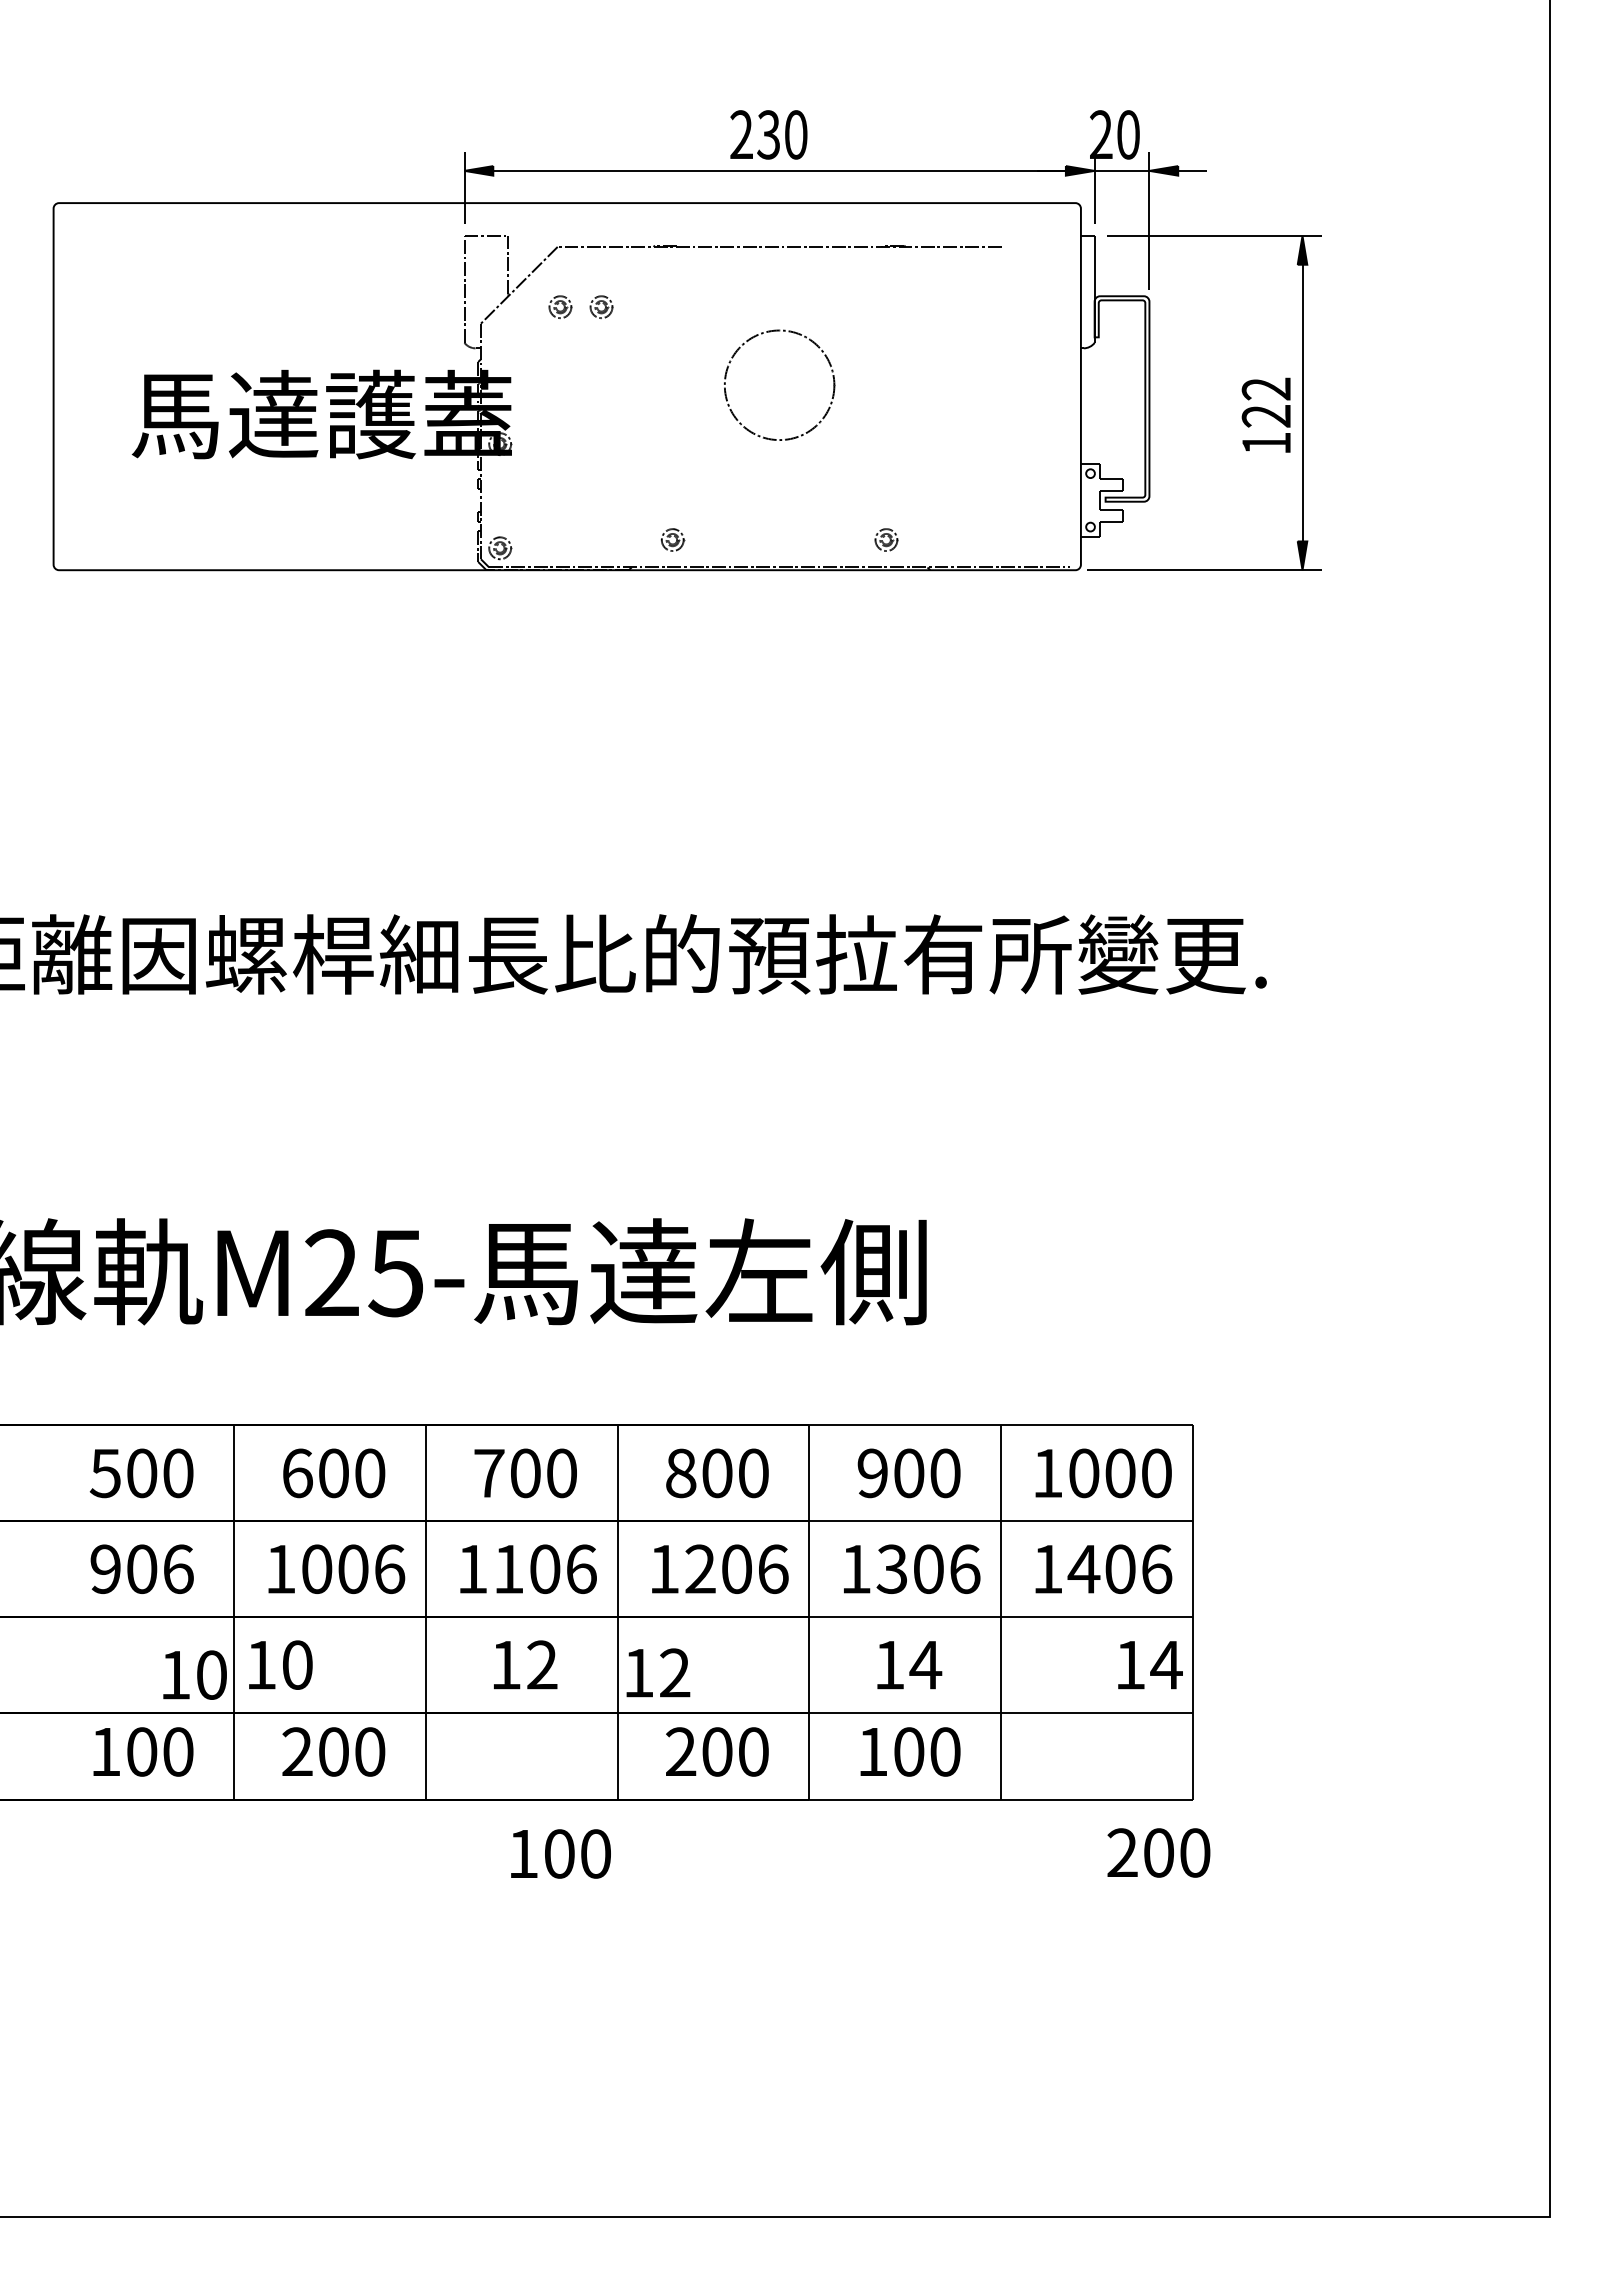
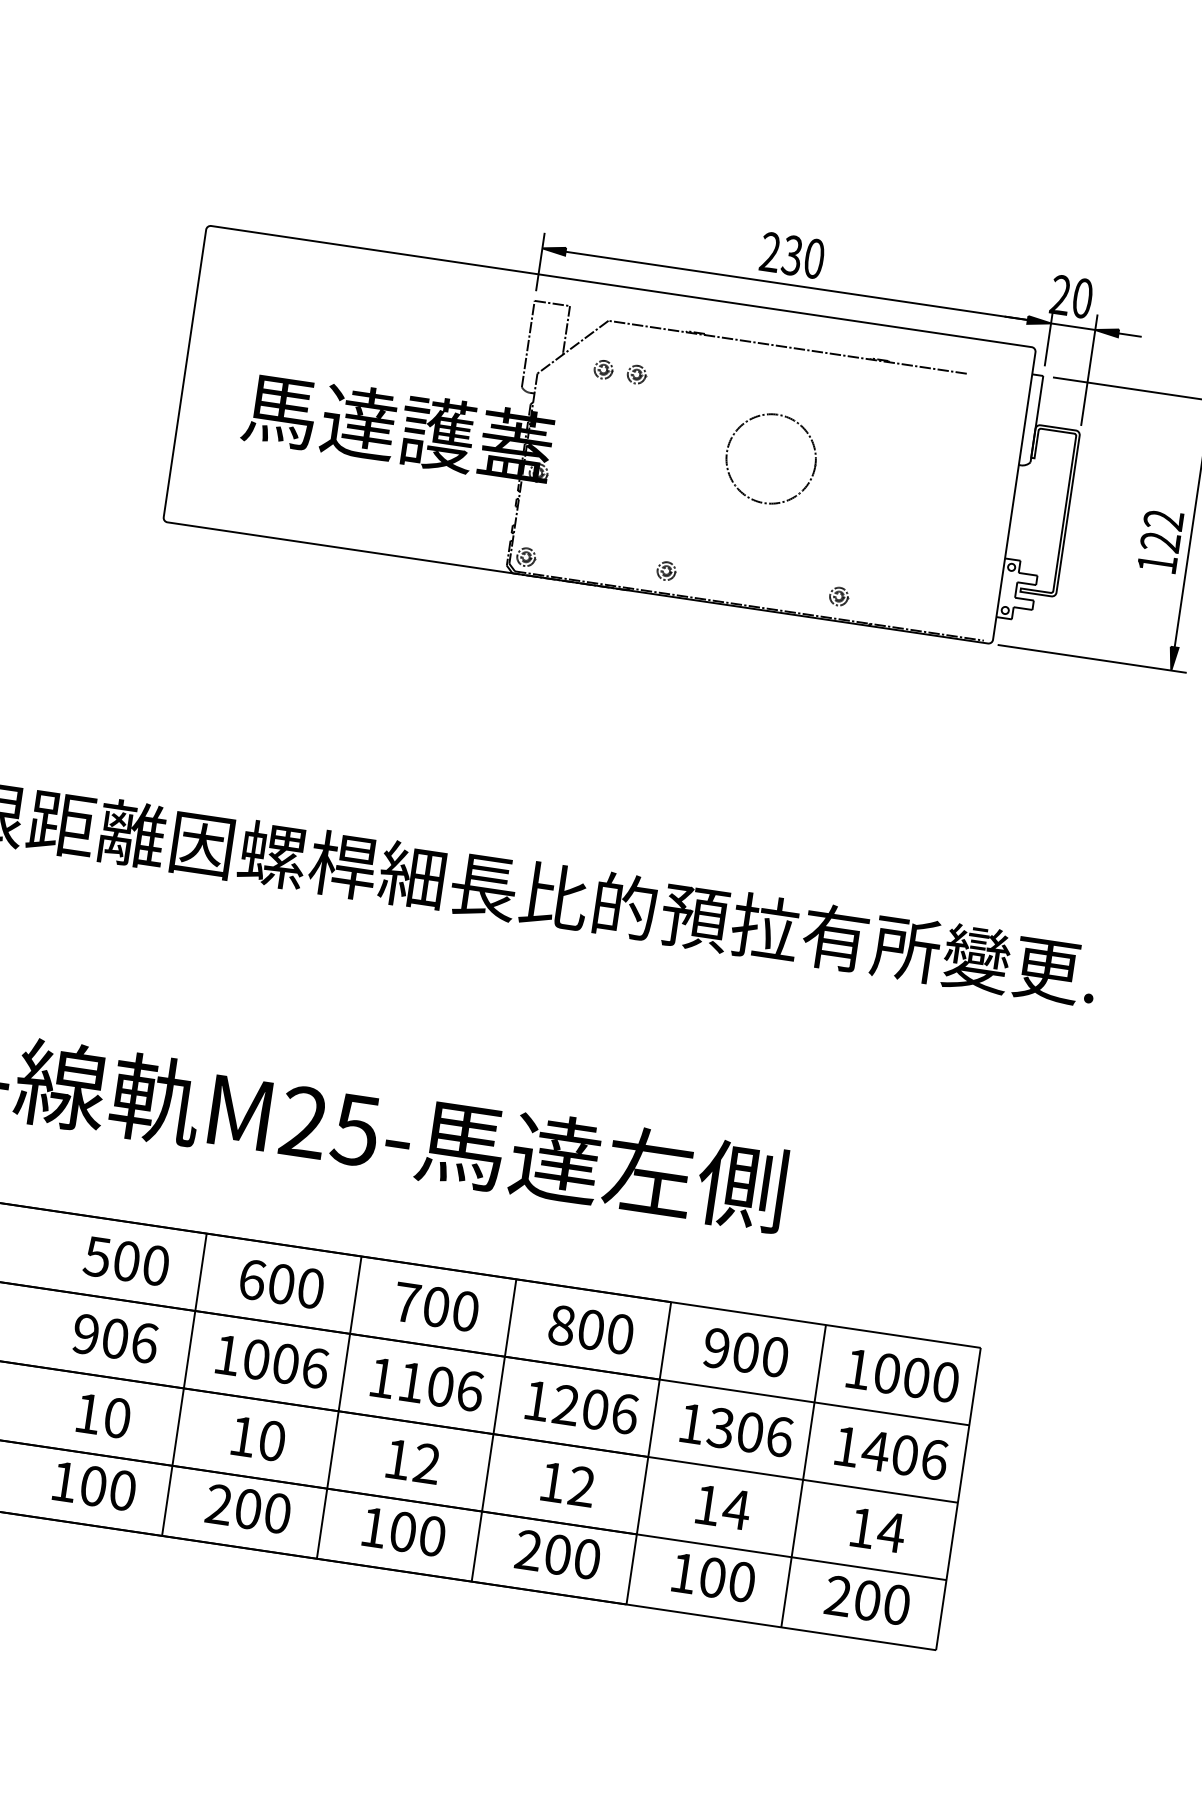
text: (280, 1664) -> (258, 1438), moved
text: (1150, 1665) -> (878, 1530), moved
text: (658, 1672) -> (568, 1484), moved
text: (194, 1674) -> (103, 1415), moved
text: (1158, 1852) -> (867, 1600), moved
text: (560, 1853) -> (404, 1531), moved

